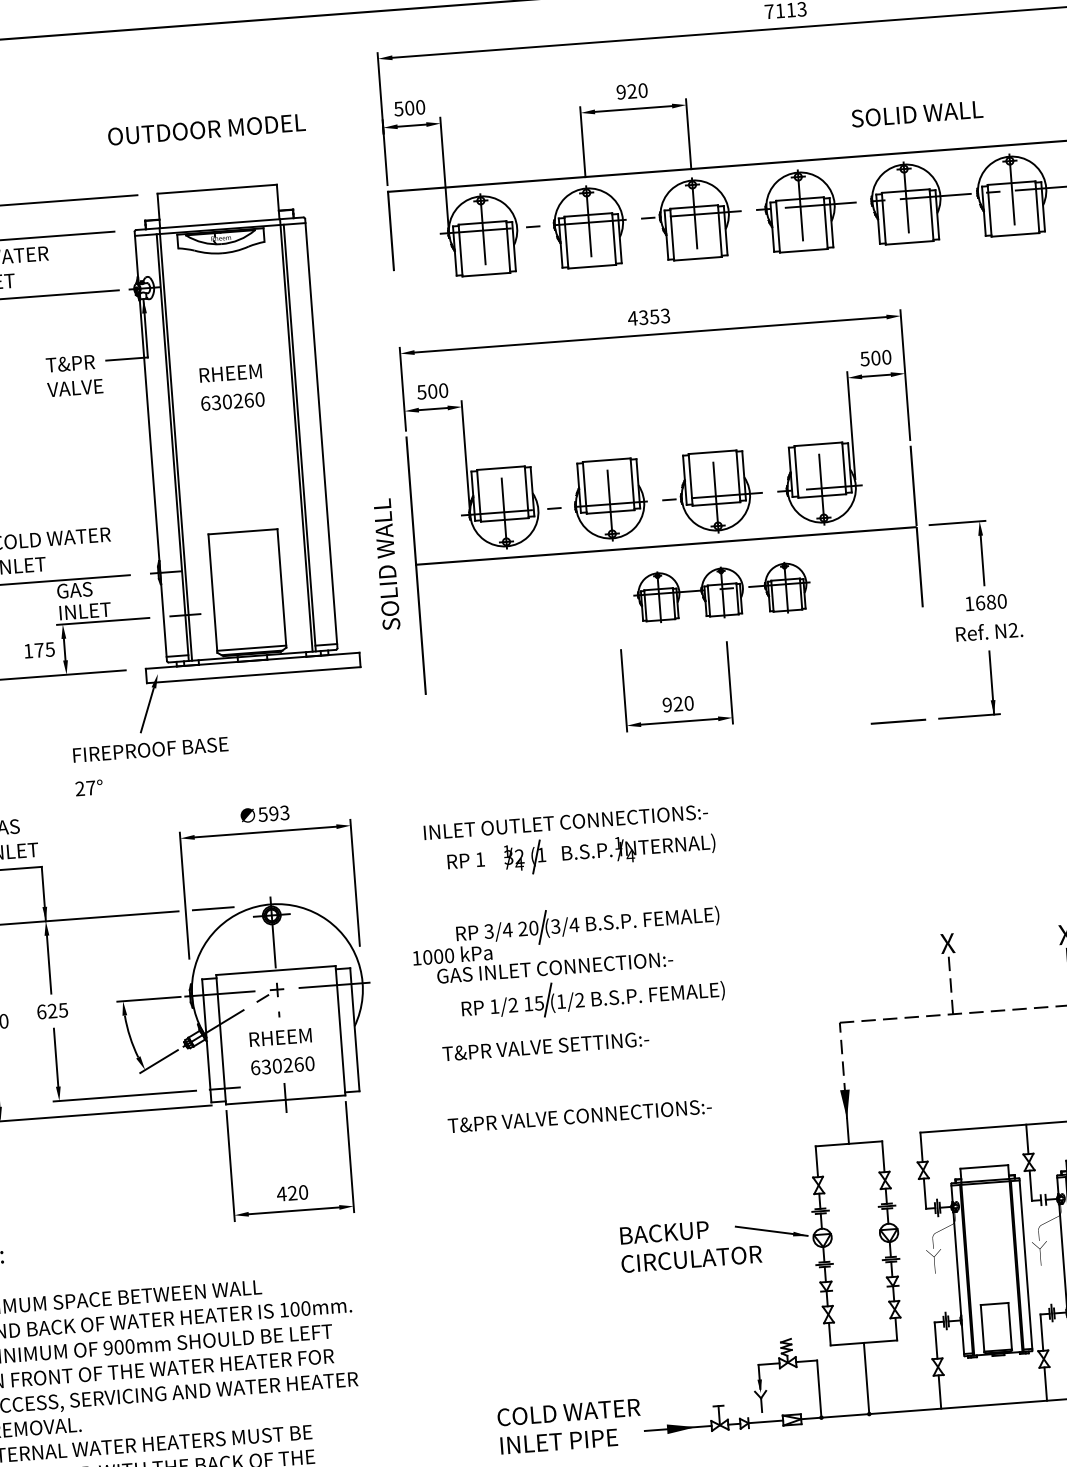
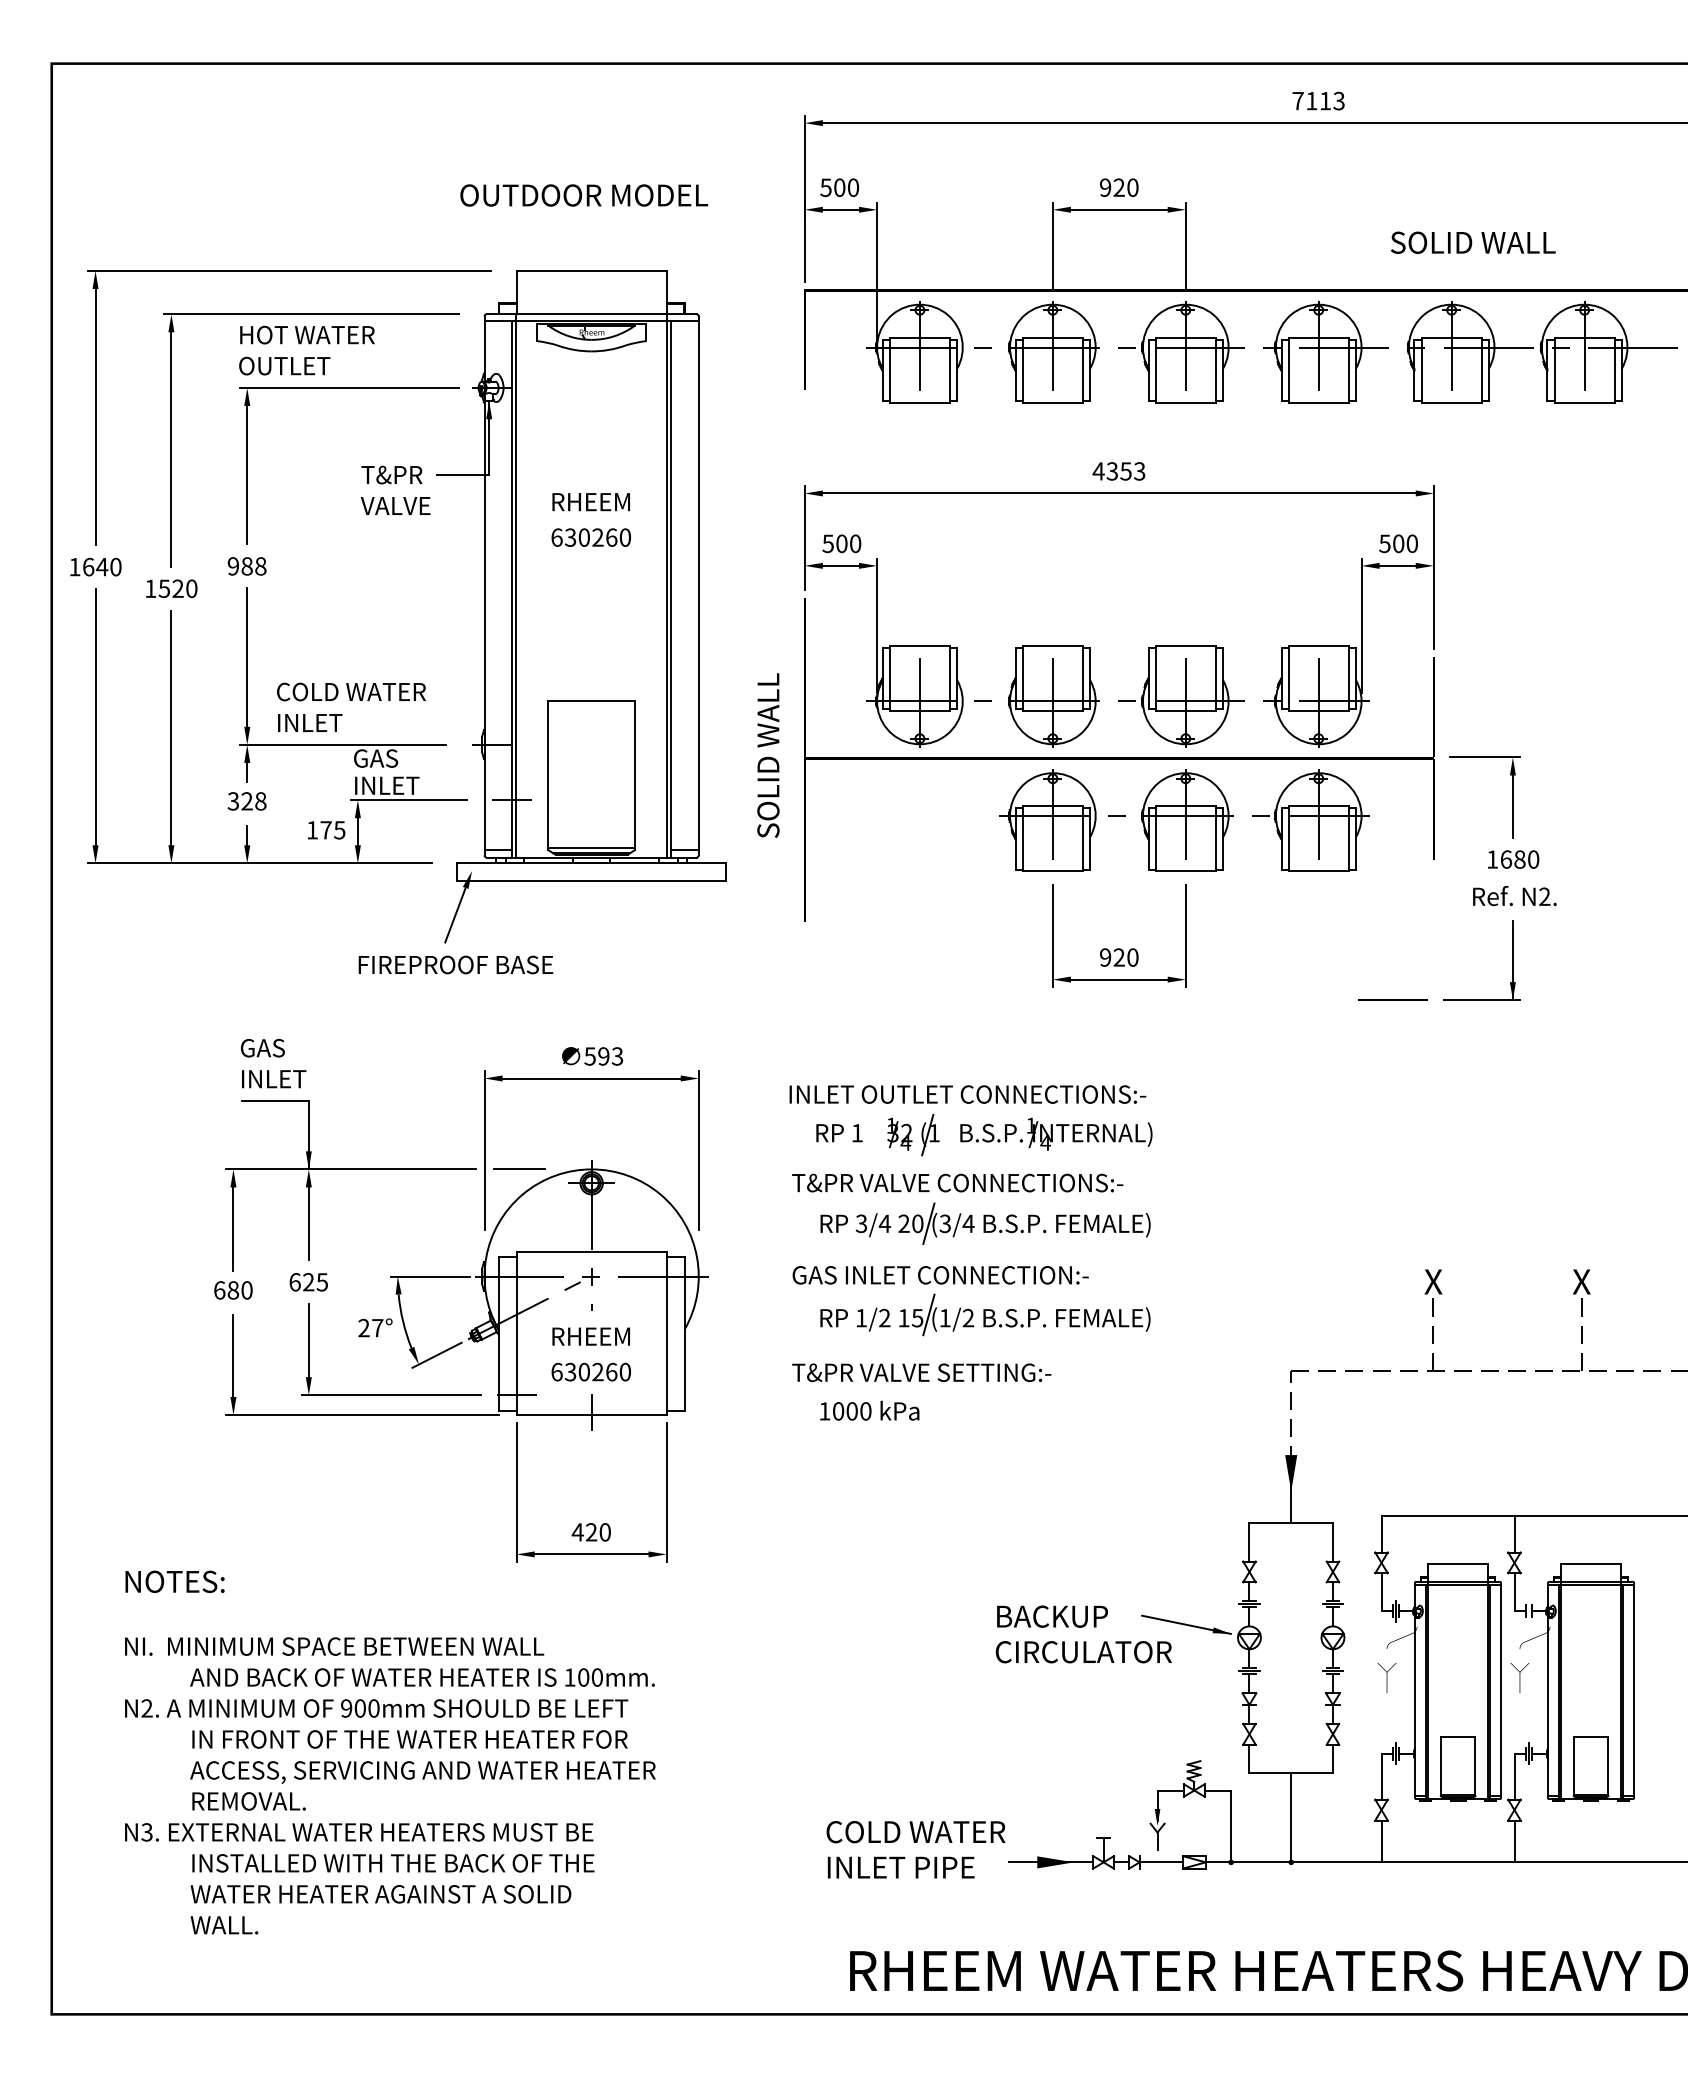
part: (721, 591) -> (1184, 820), size x1.67
text: (89, 787) -> (375, 1327), moved
text: (452, 954) -> (869, 1410), moved
text: (579, 1115) -> (957, 1182), moved

